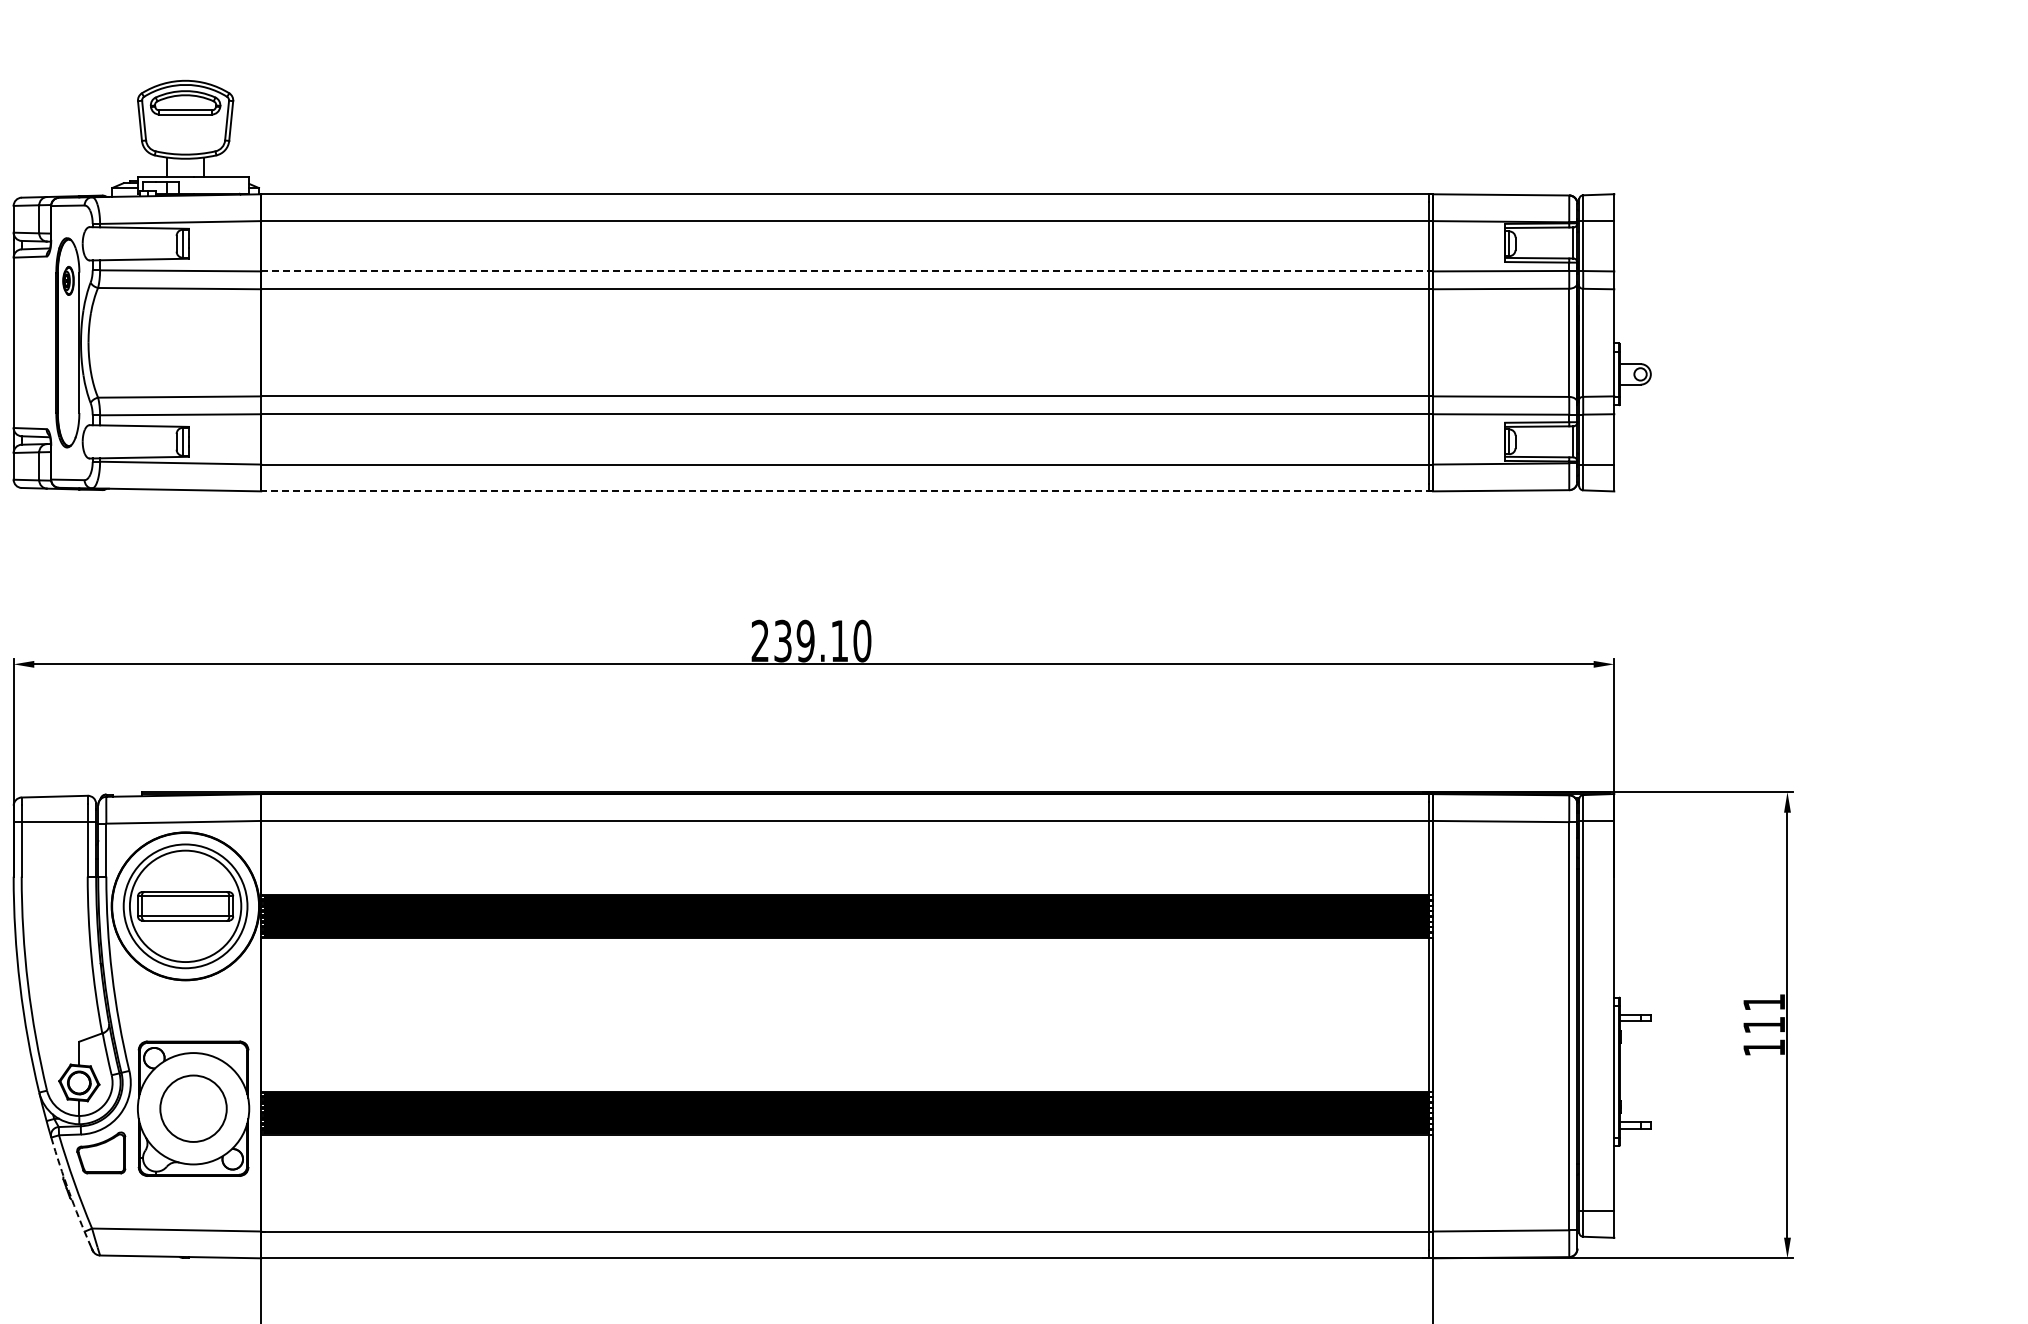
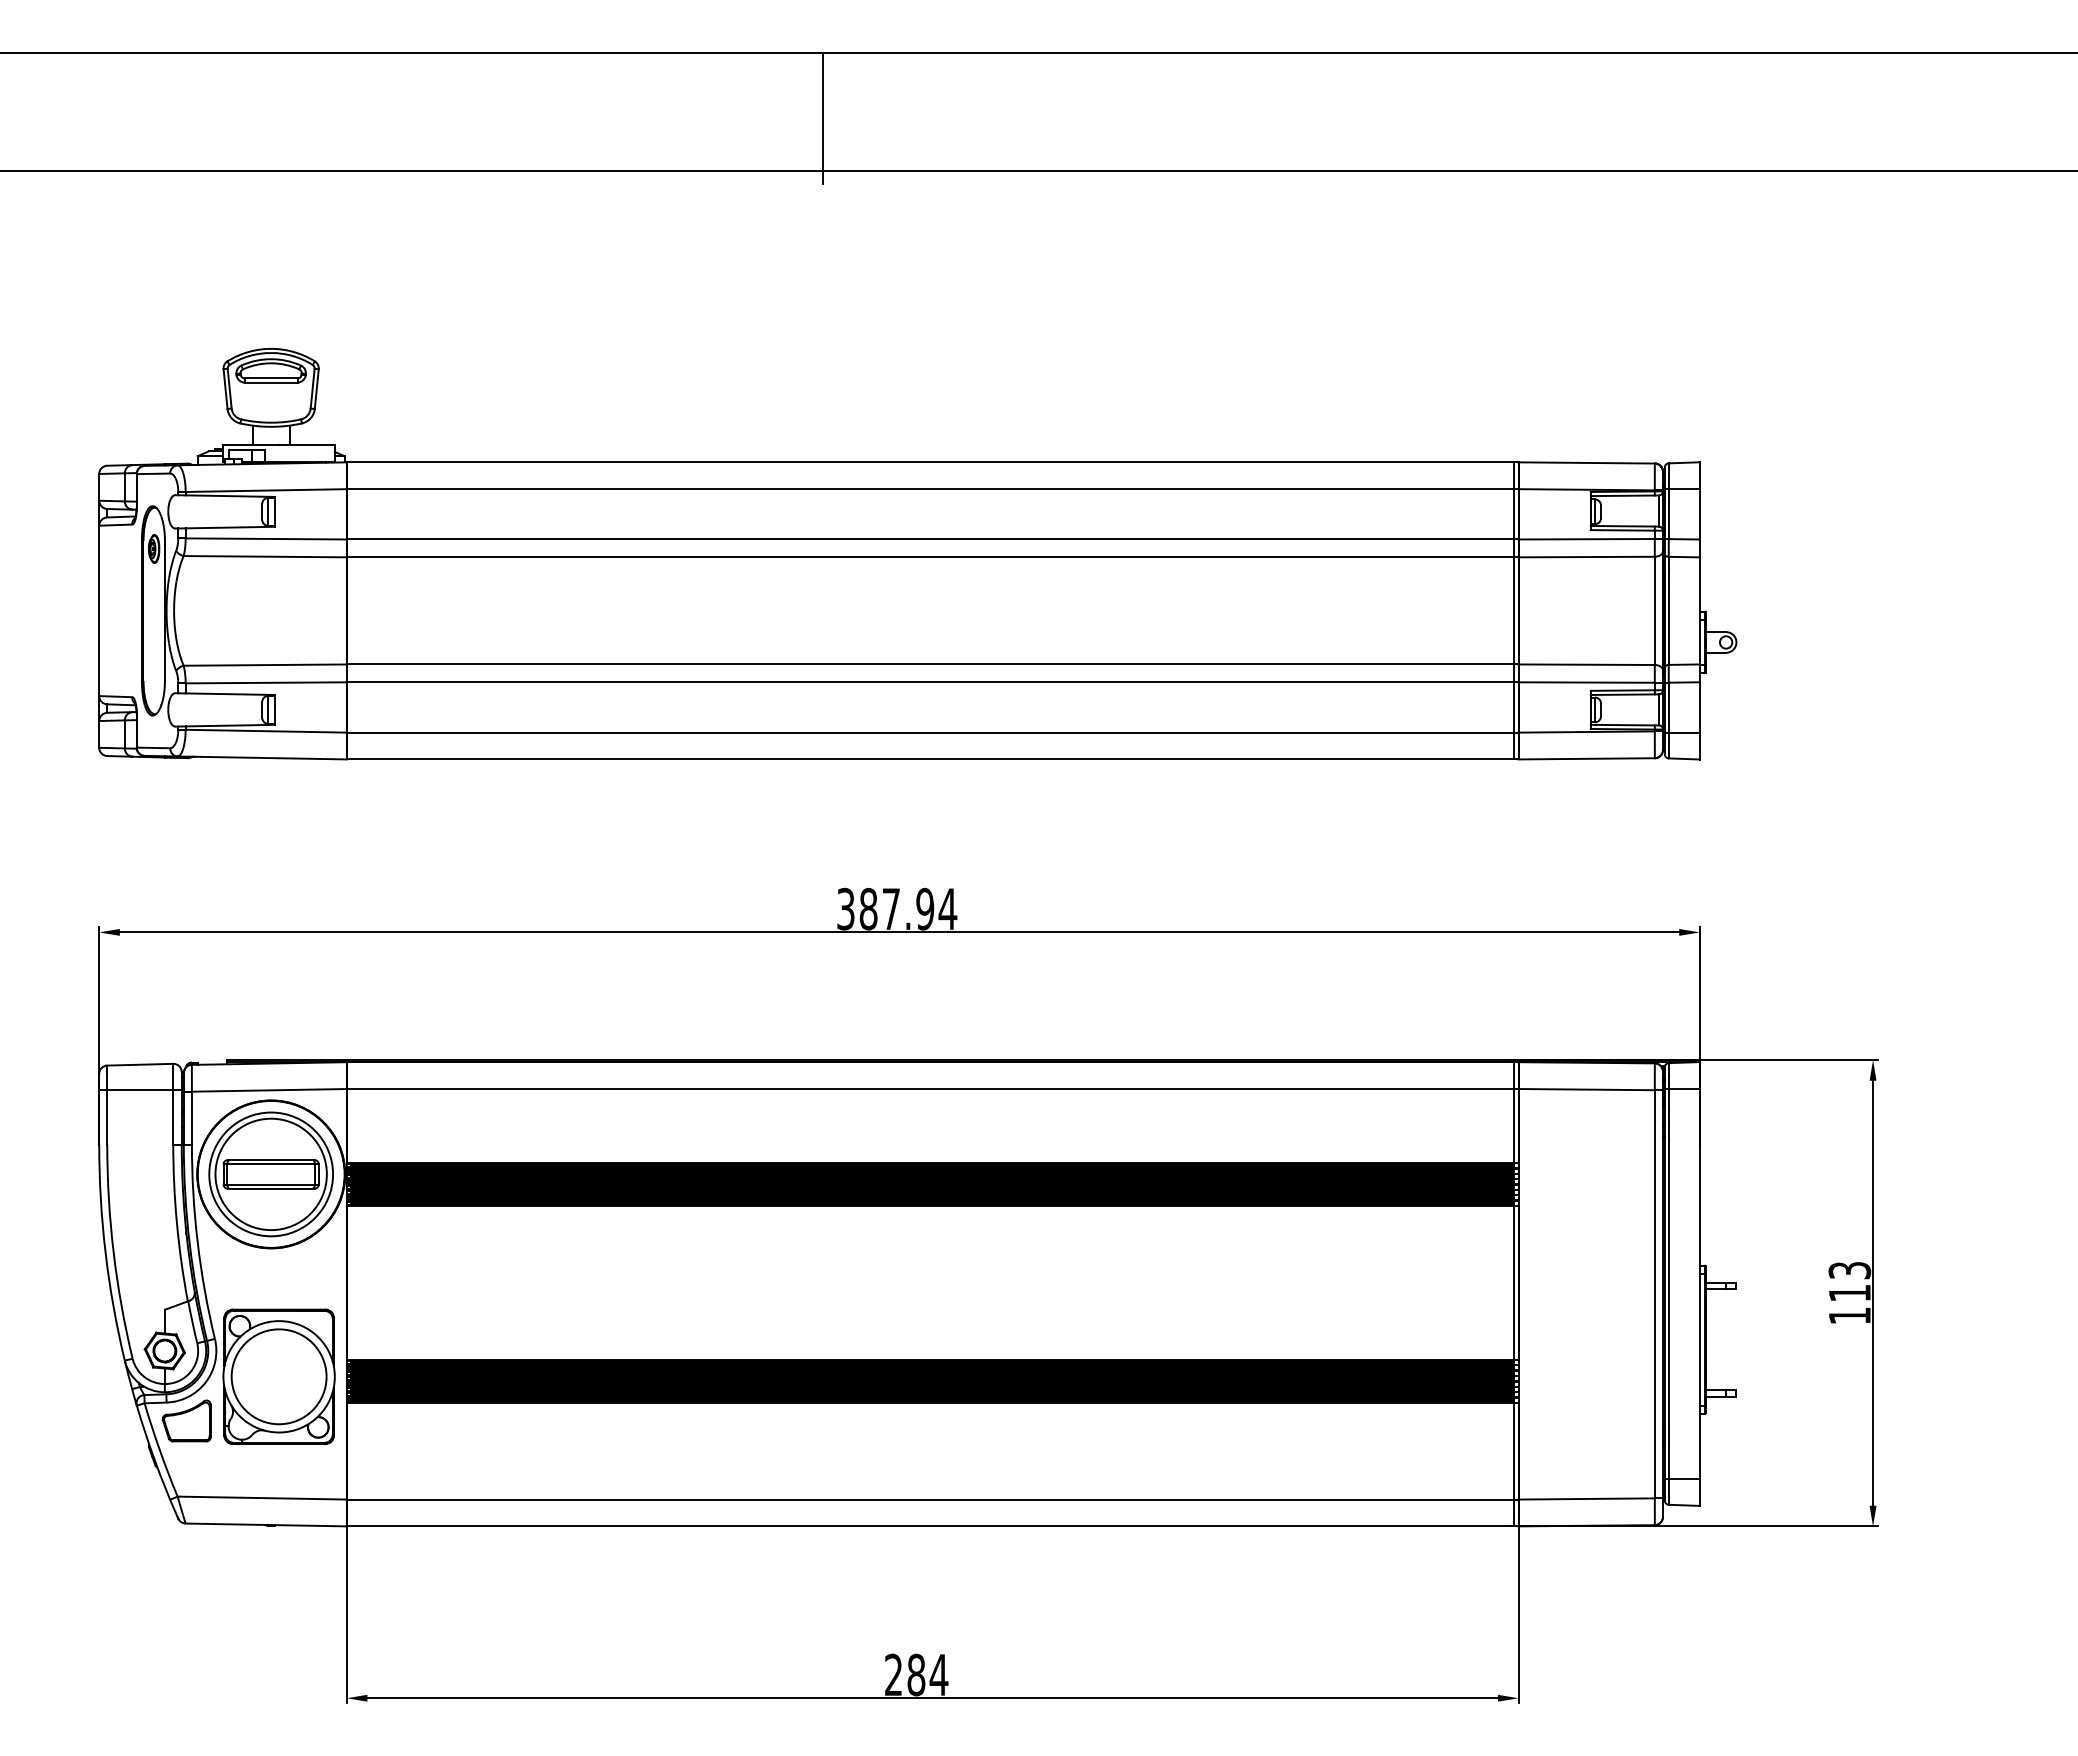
line: (846, 271) -> (932, 539), dashed -> solid
line: (846, 491) -> (932, 759), dashed -> solid
text: (811, 640) -> (897, 908), 239.10 -> 387.94
text: (1763, 1002) -> (1849, 1270), 111 -> 113
circle: (192, 1108) -> (278, 1376), size x1.43
arc: (68, 1191) -> (154, 1459), dashed -> solid

